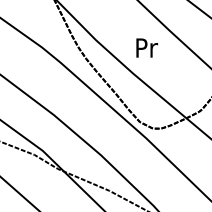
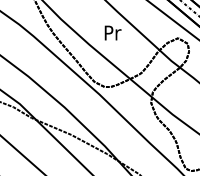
text: (146, 47) -> (112, 32), moved

